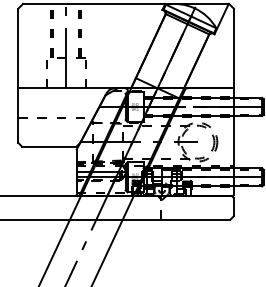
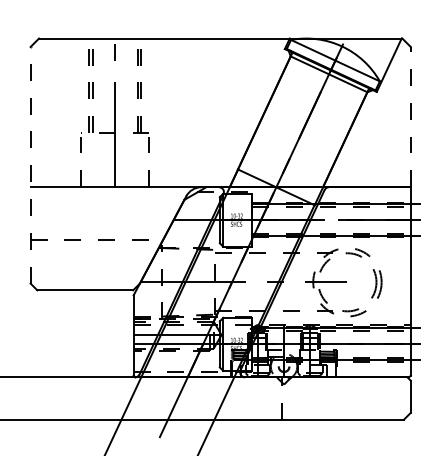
line: (233, 48) -> (410, 117), solid -> dashed
line: (18, 75) -> (31, 164), solid -> dashed

